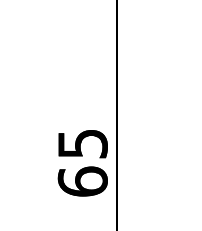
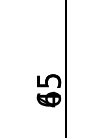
text: (81, 181) -> (48, 99), 65 -> 45

